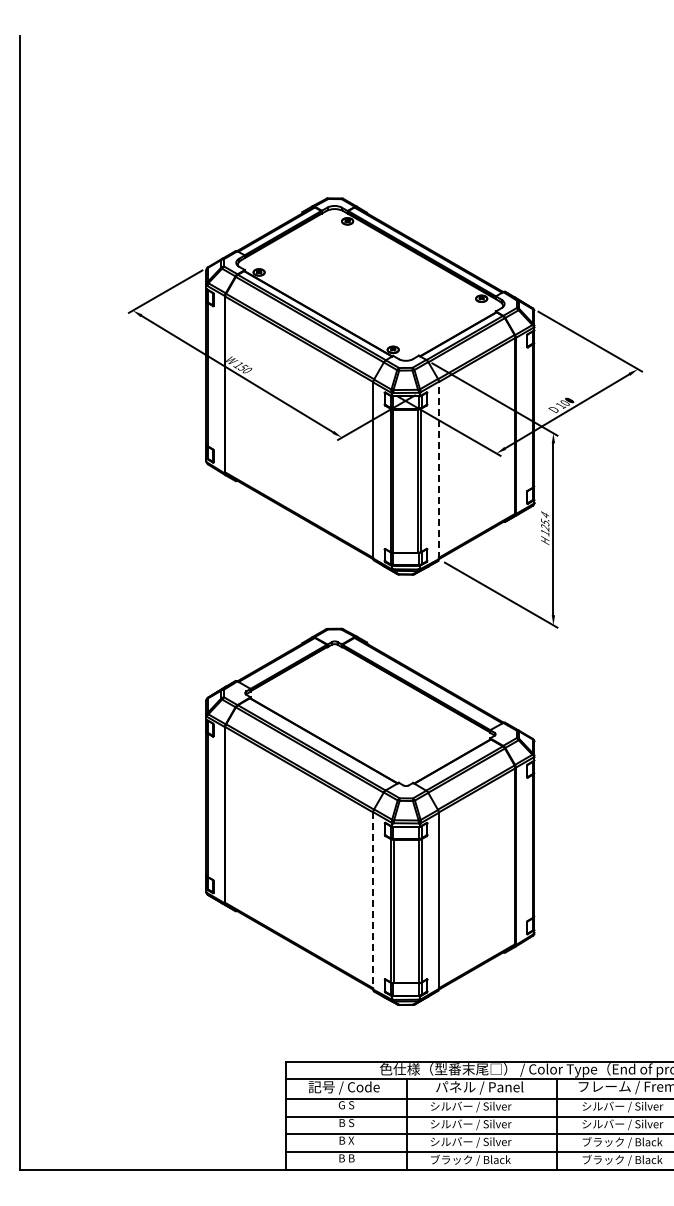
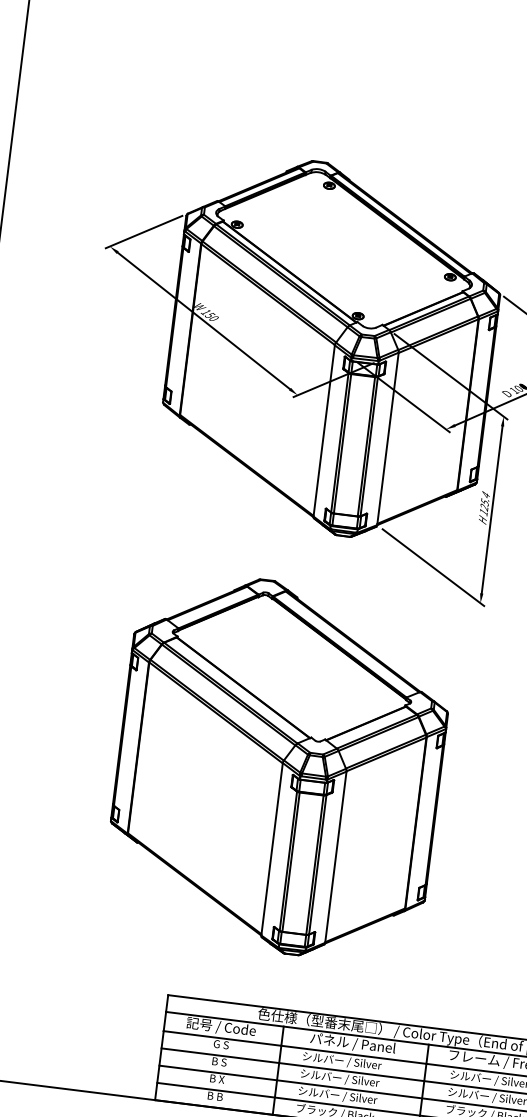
line: (438, 470) -> (387, 438), dashed -> solid
line: (373, 900) -> (272, 848), dashed -> solid

